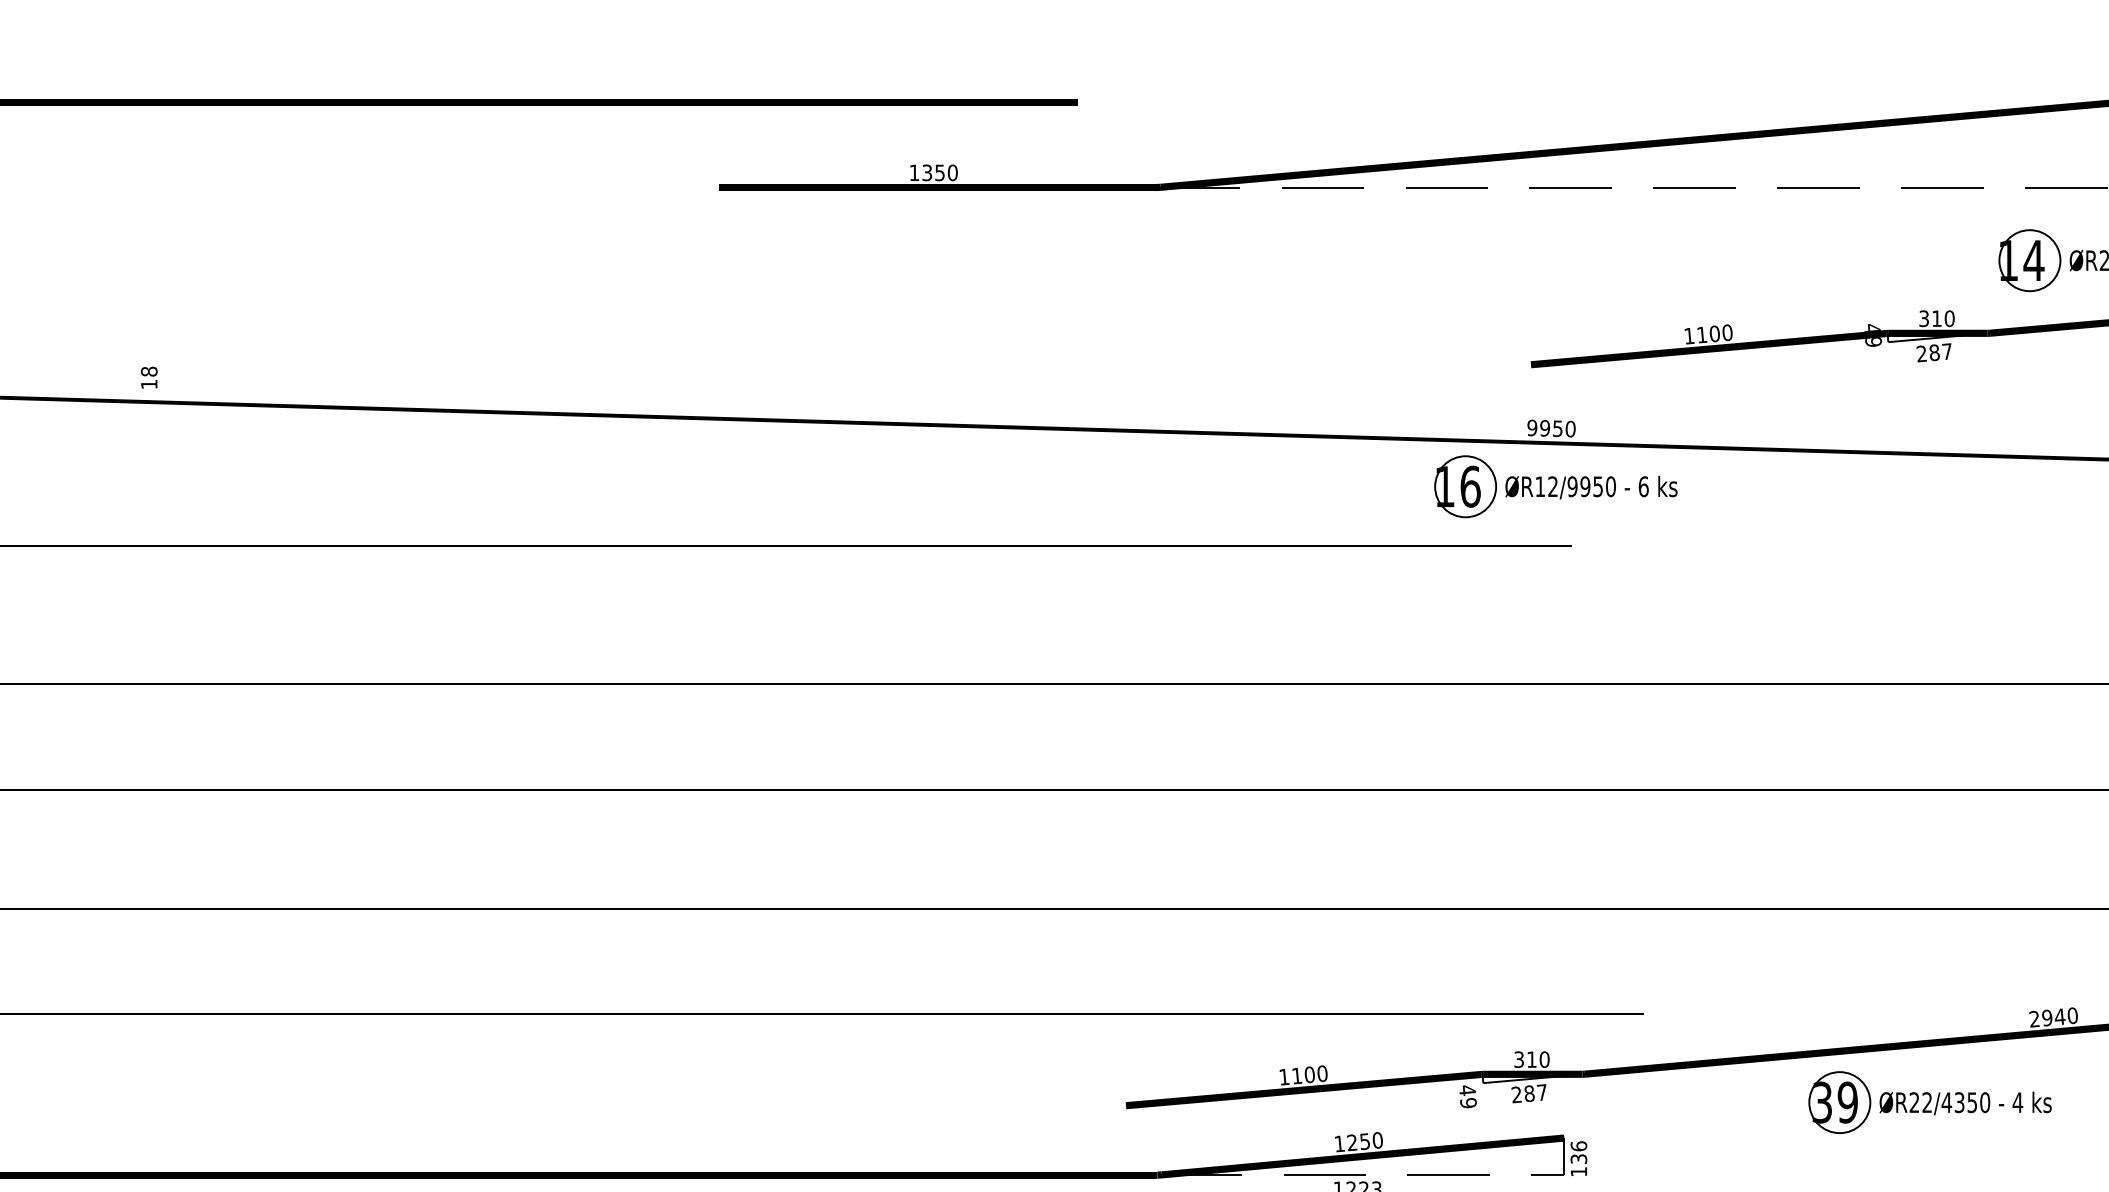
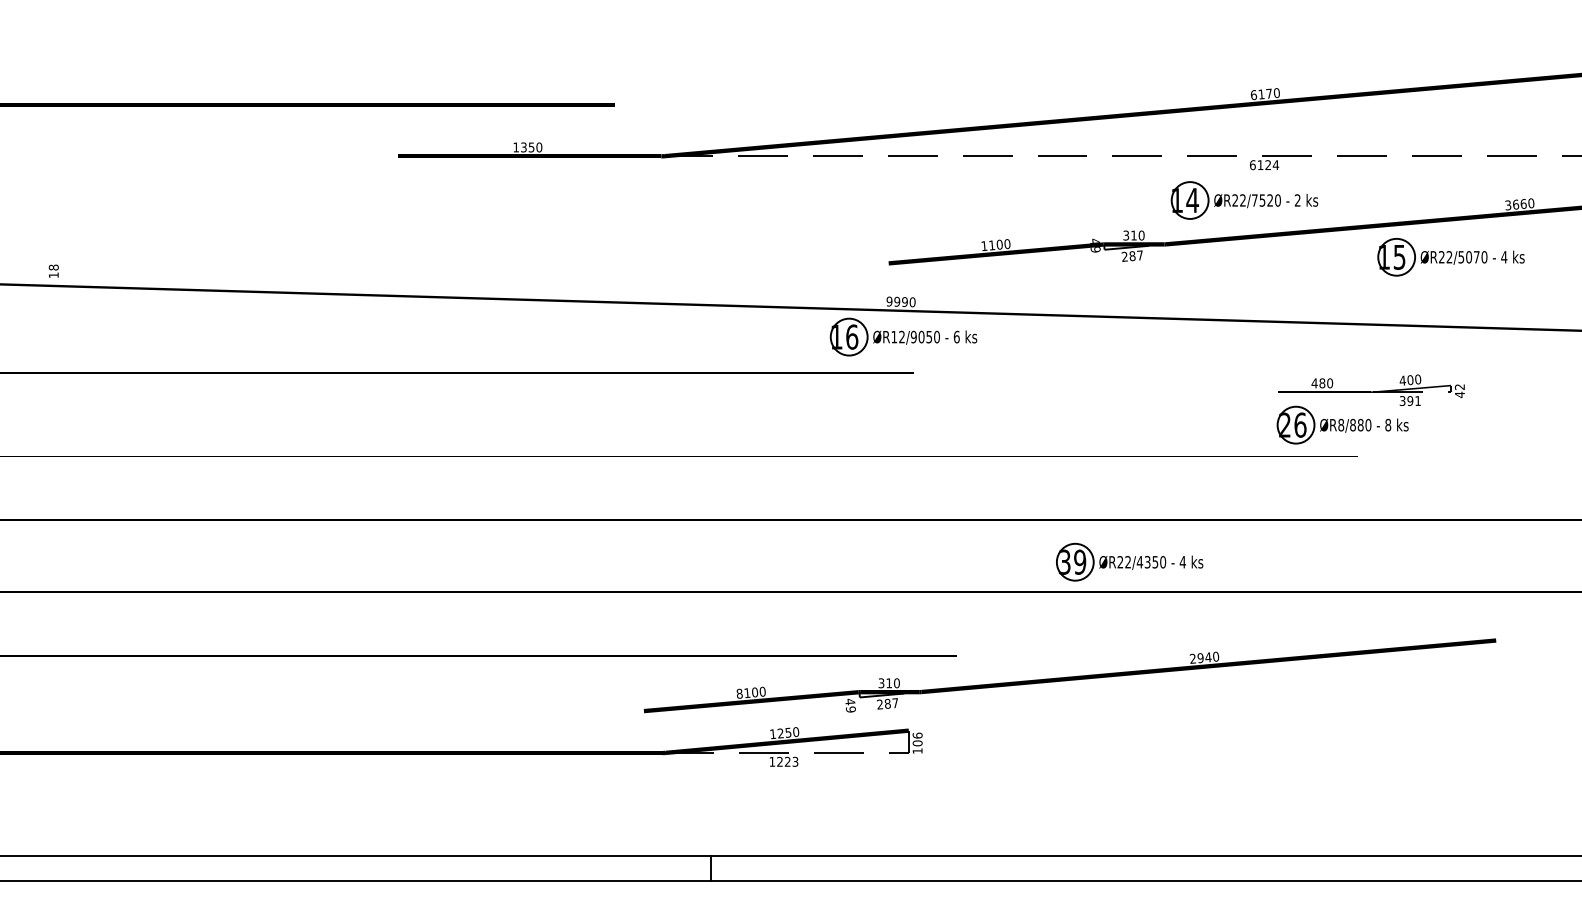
text: (1557, 427) -> (904, 301), 9950 -> 9990
text: (1585, 487) -> (921, 337), ØR12/9950 -> ØR12/9050
text: (1284, 1076) -> (739, 693), 1100 -> 8100
part: (1929, 1101) -> (1129, 561), moved
text: (1578, 1159) -> (917, 743), 136 -> 106

